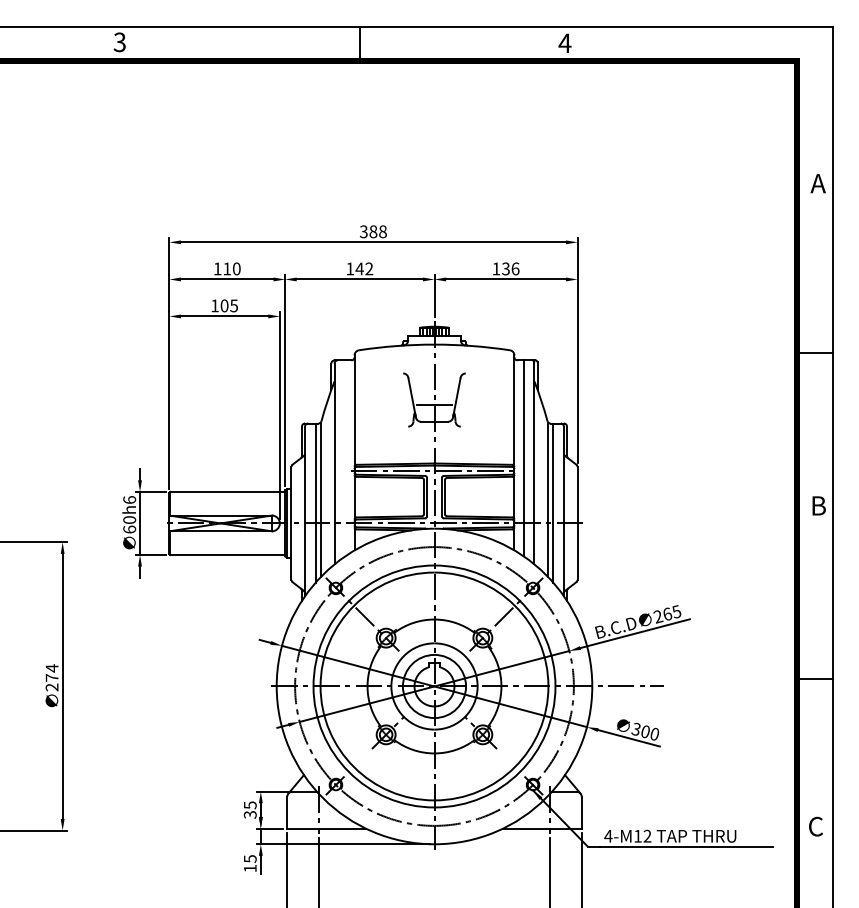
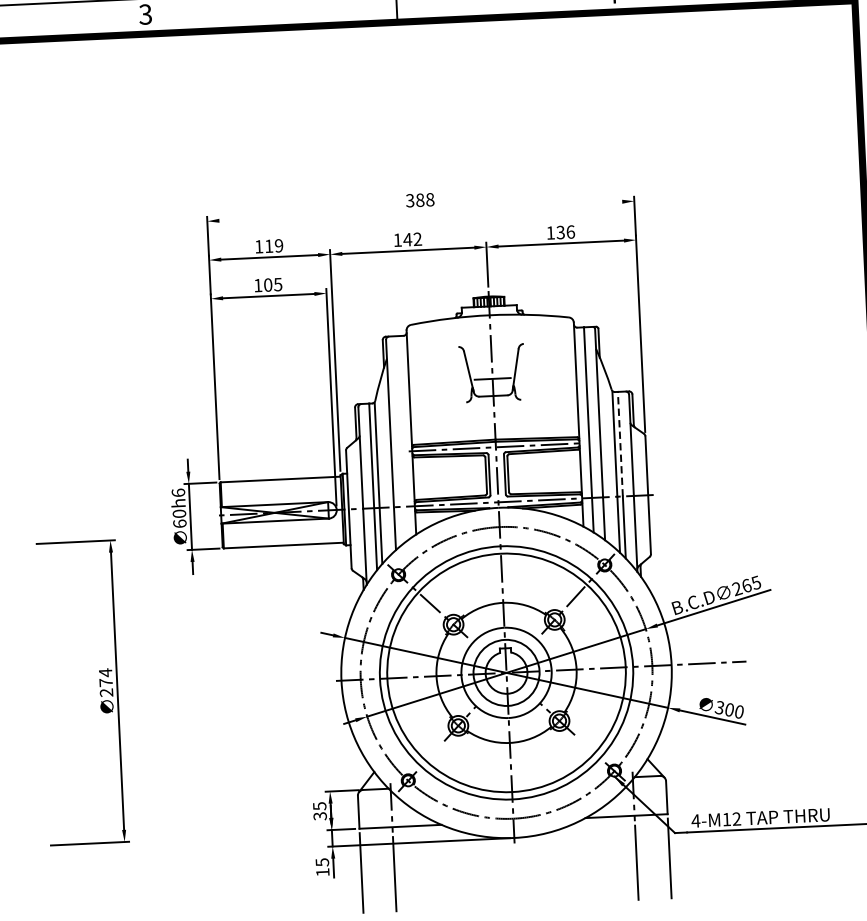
line: (372, 242) -> (419, 211), removed
text: (236, 268) -> (278, 245), 110 -> 119
line: (553, 473) -> (620, 444), solid -> dashed

